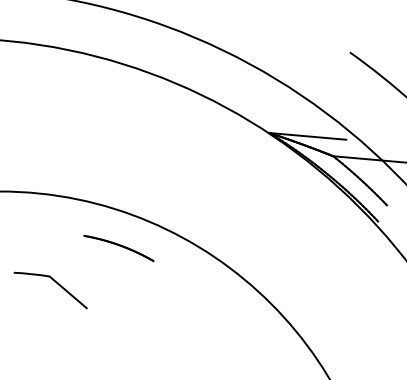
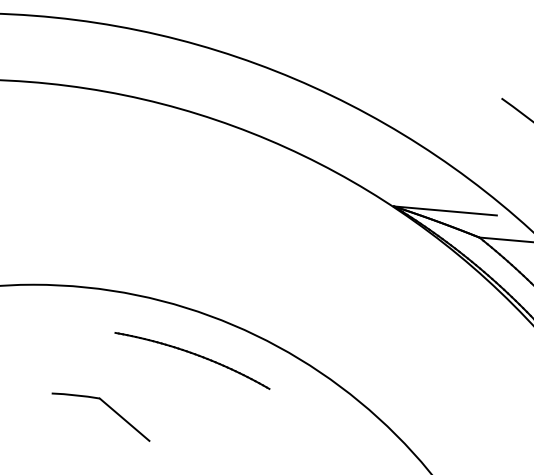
part: (118, 248) -> (191, 361), size x1.67

